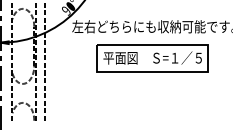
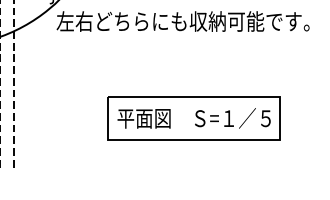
part: (152, 58) -> (193, 119), moved

